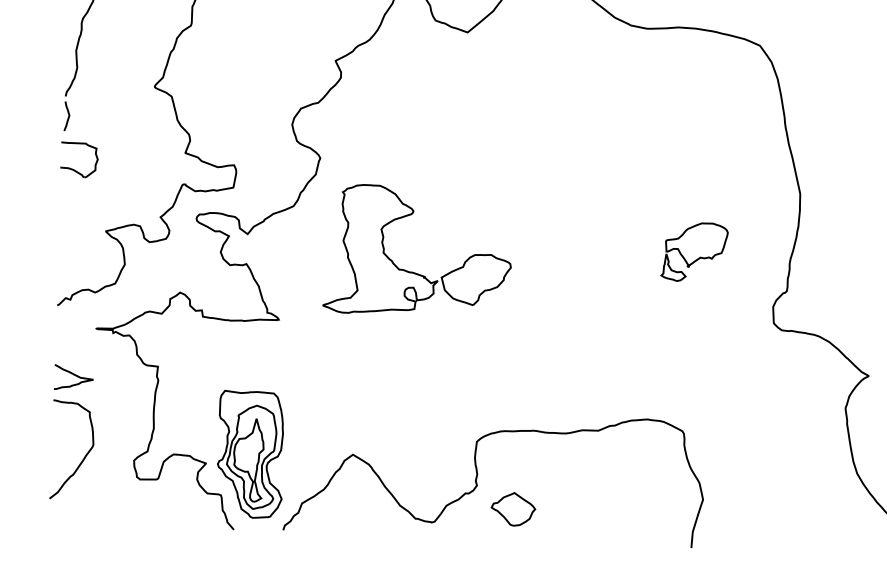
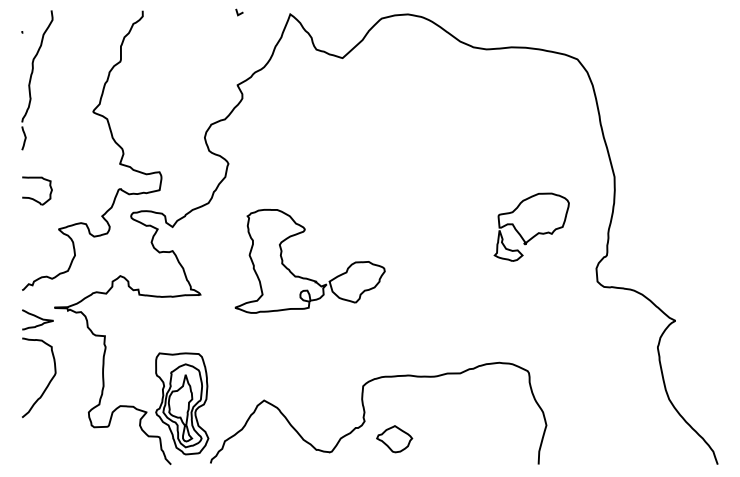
part: (74, 169) -> (33, 198), moved
part: (694, 251) -> (531, 226), size x1.43
part: (413, 271) -> (306, 277), moved
part: (91, 431) -> (53, 362), moved

